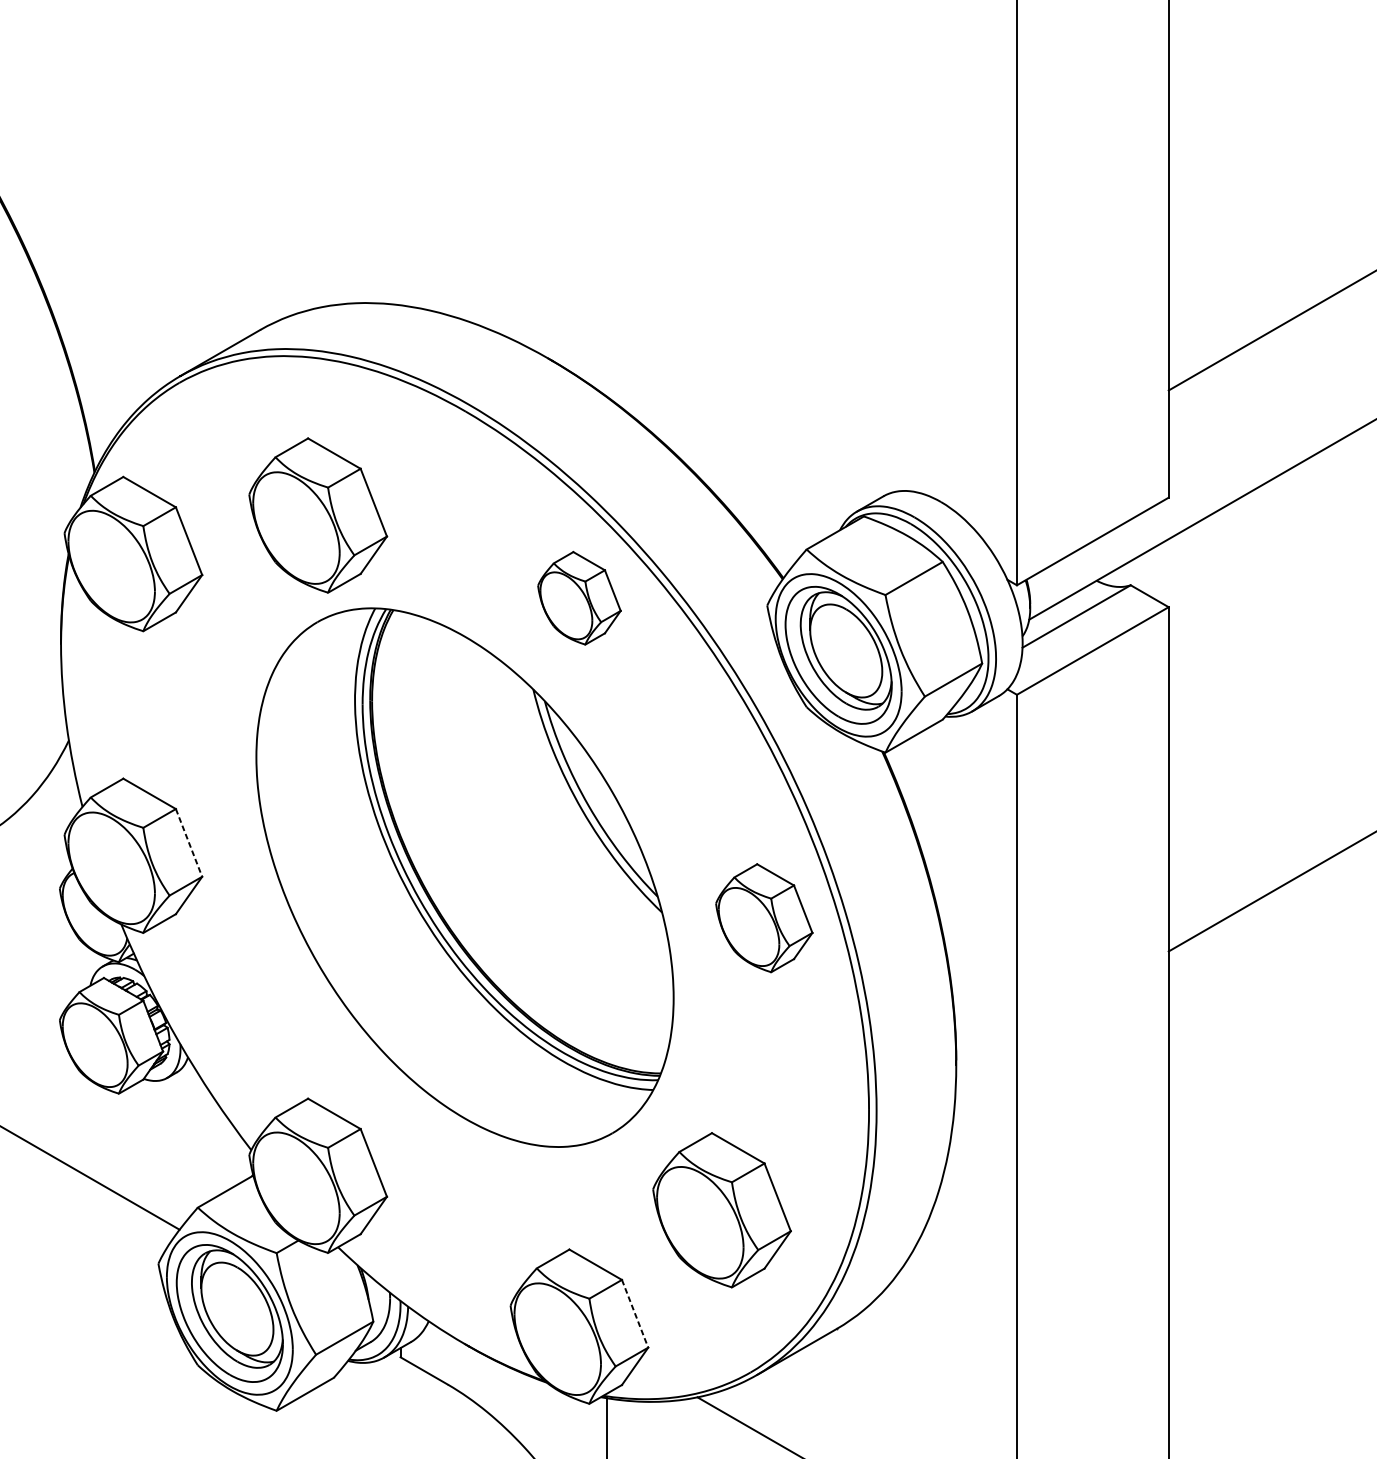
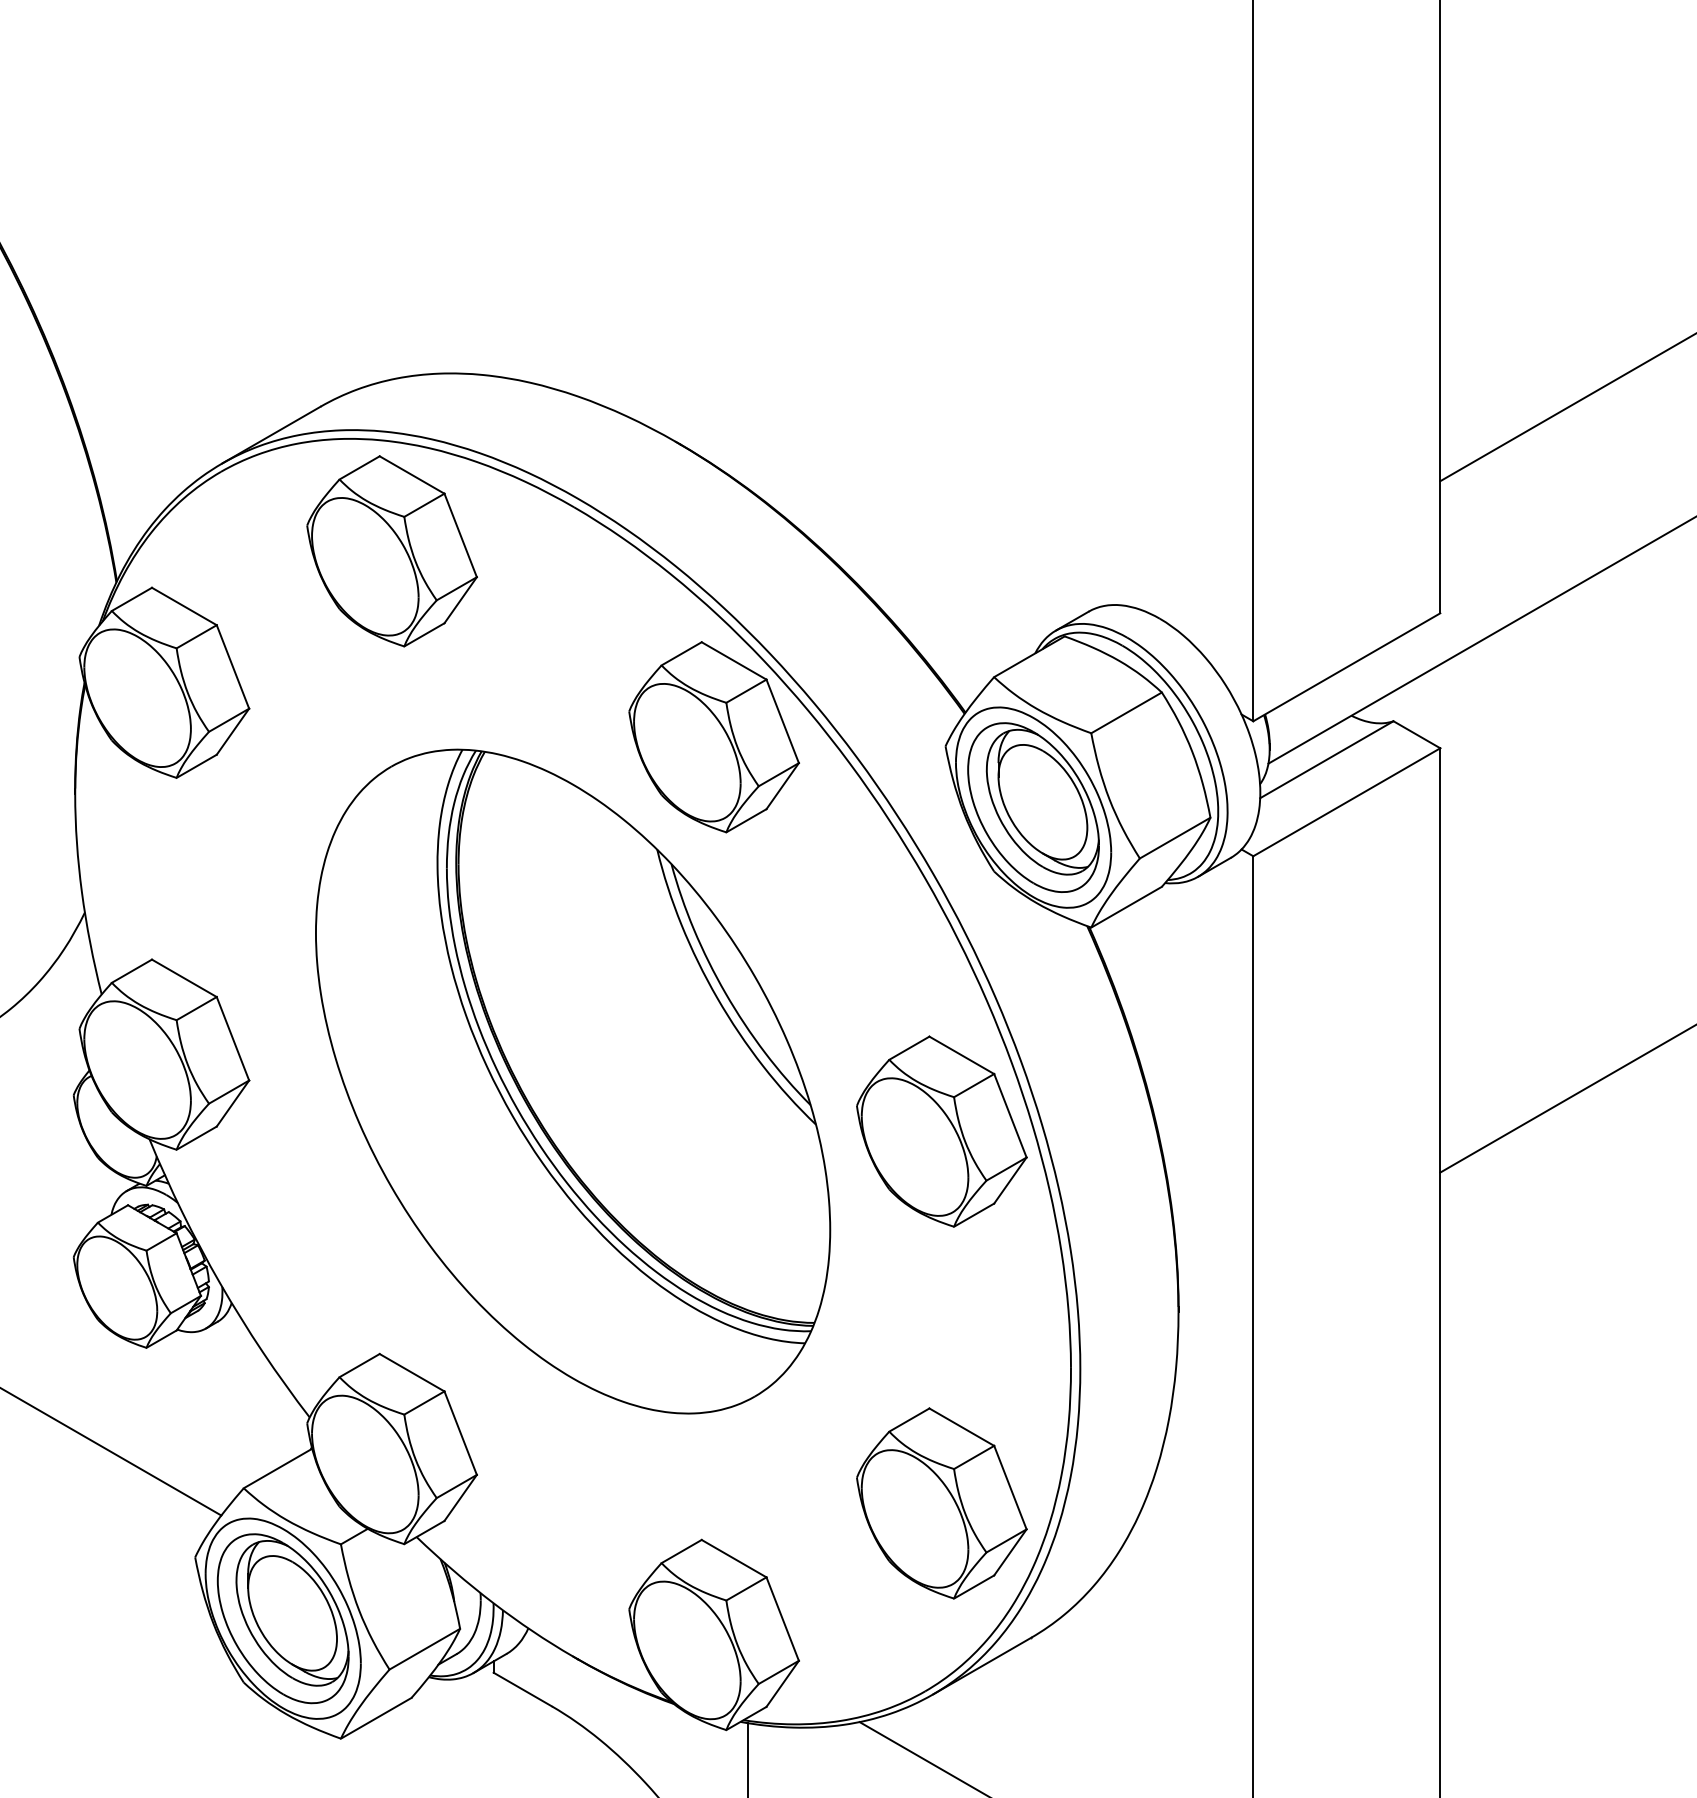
part: (317, 515) -> (391, 551), moved
part: (578, 598) -> (713, 737), size x1.67
line: (188, 842) -> (232, 1038), dashed -> solid
part: (763, 918) -> (941, 1131), size x1.43
part: (721, 1210) -> (941, 1503), moved
line: (634, 1314) -> (782, 1619), dashed -> solid

